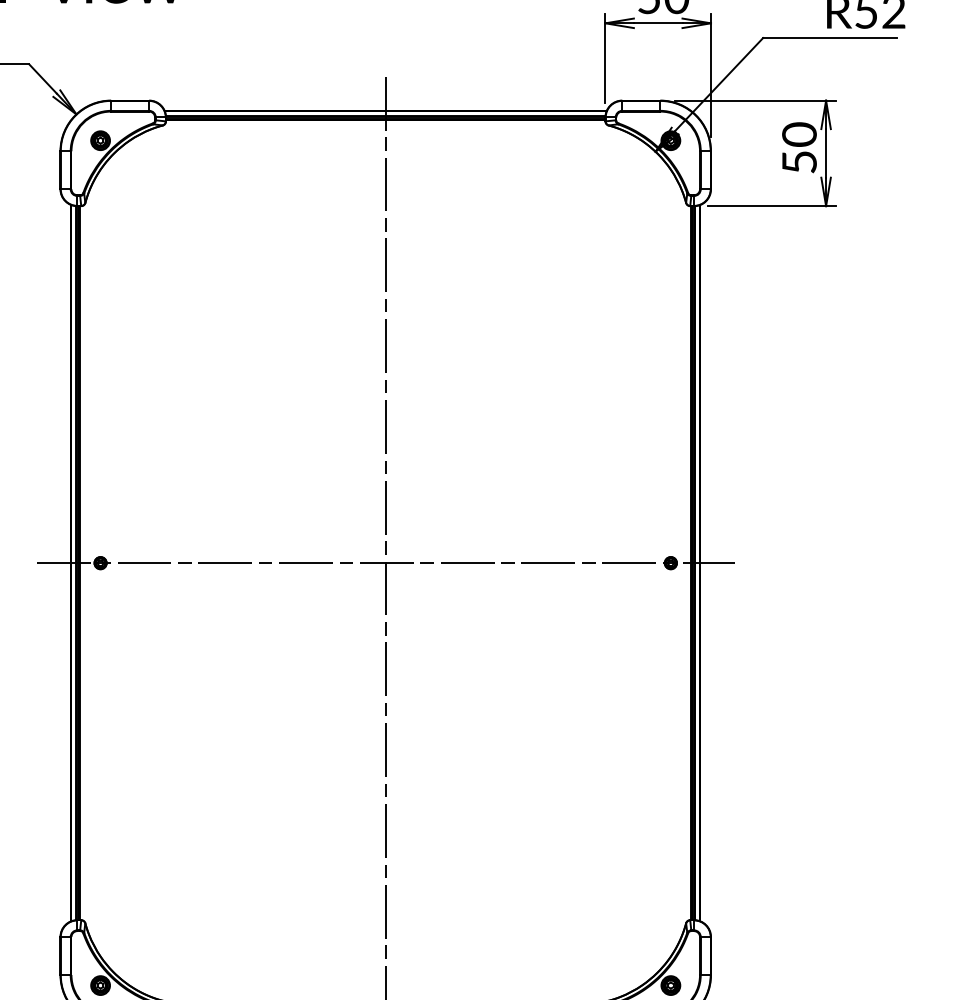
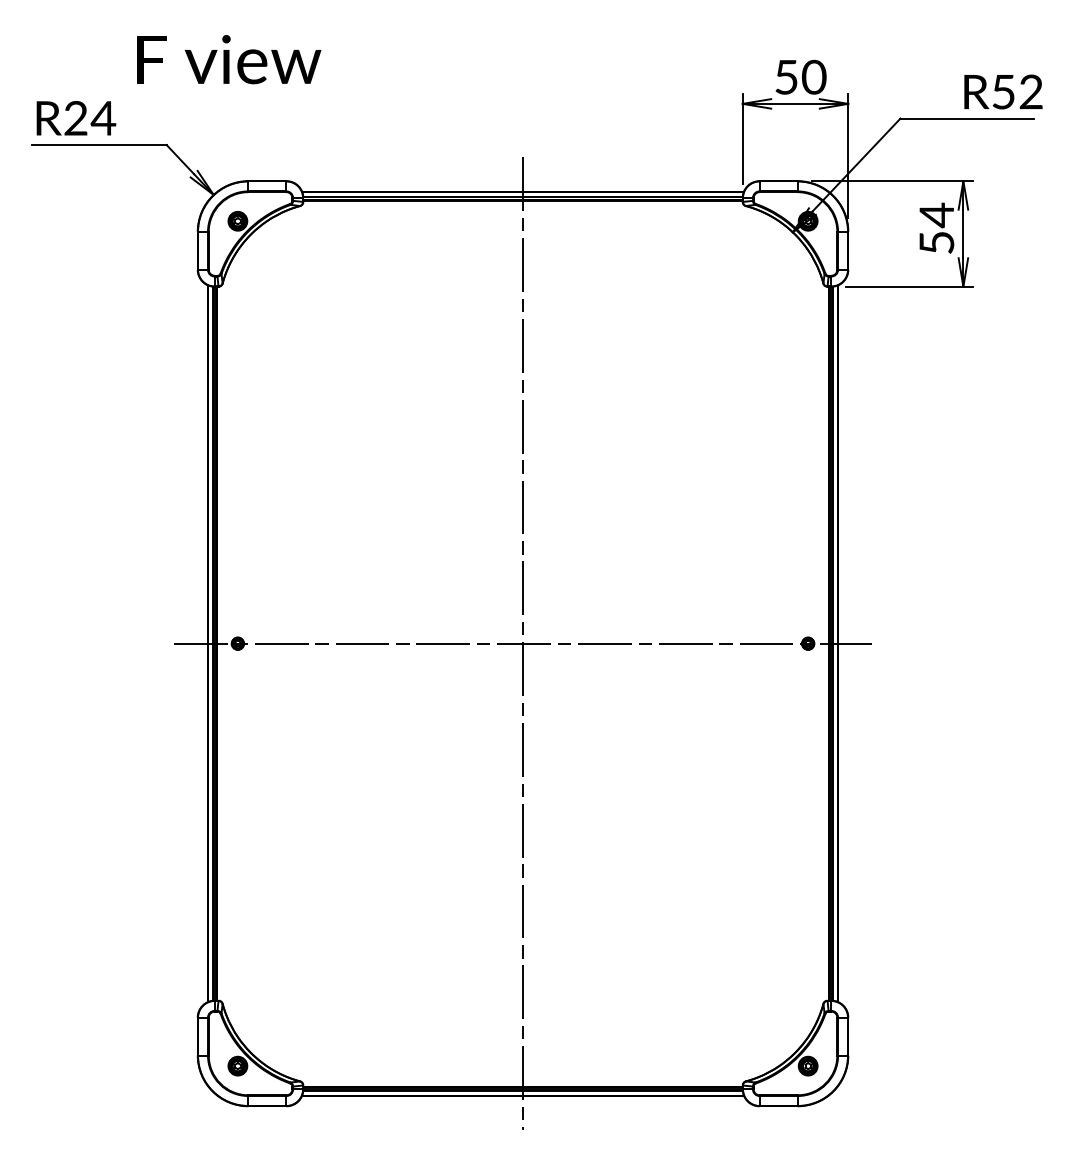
text: (799, 134) -> (936, 215), 50 -> 54

